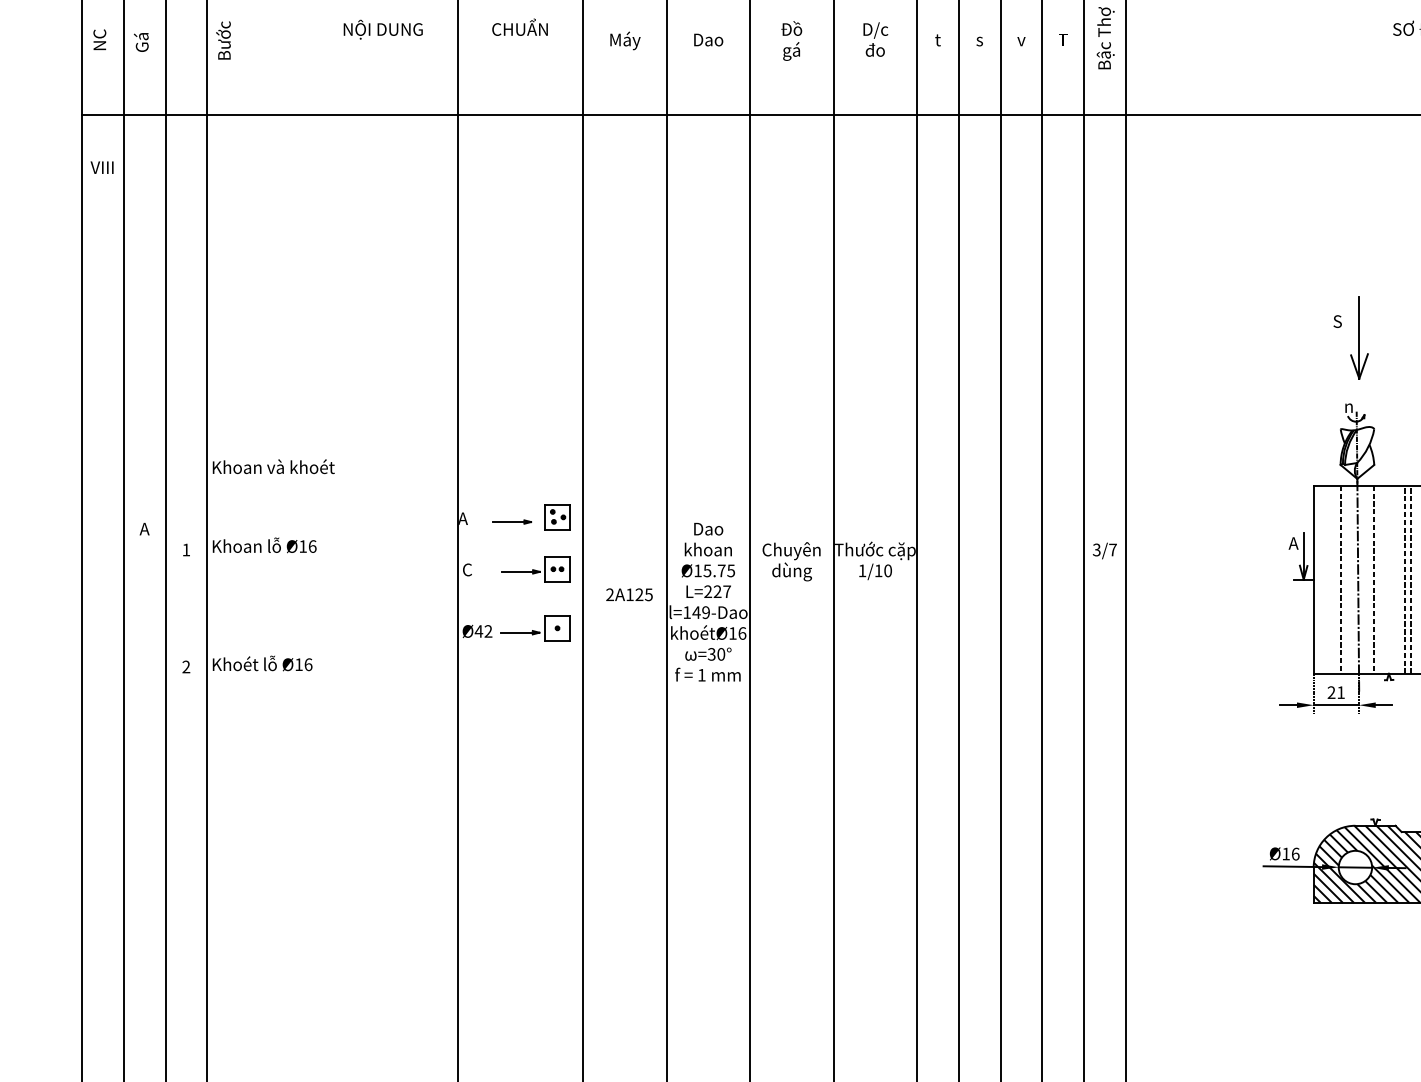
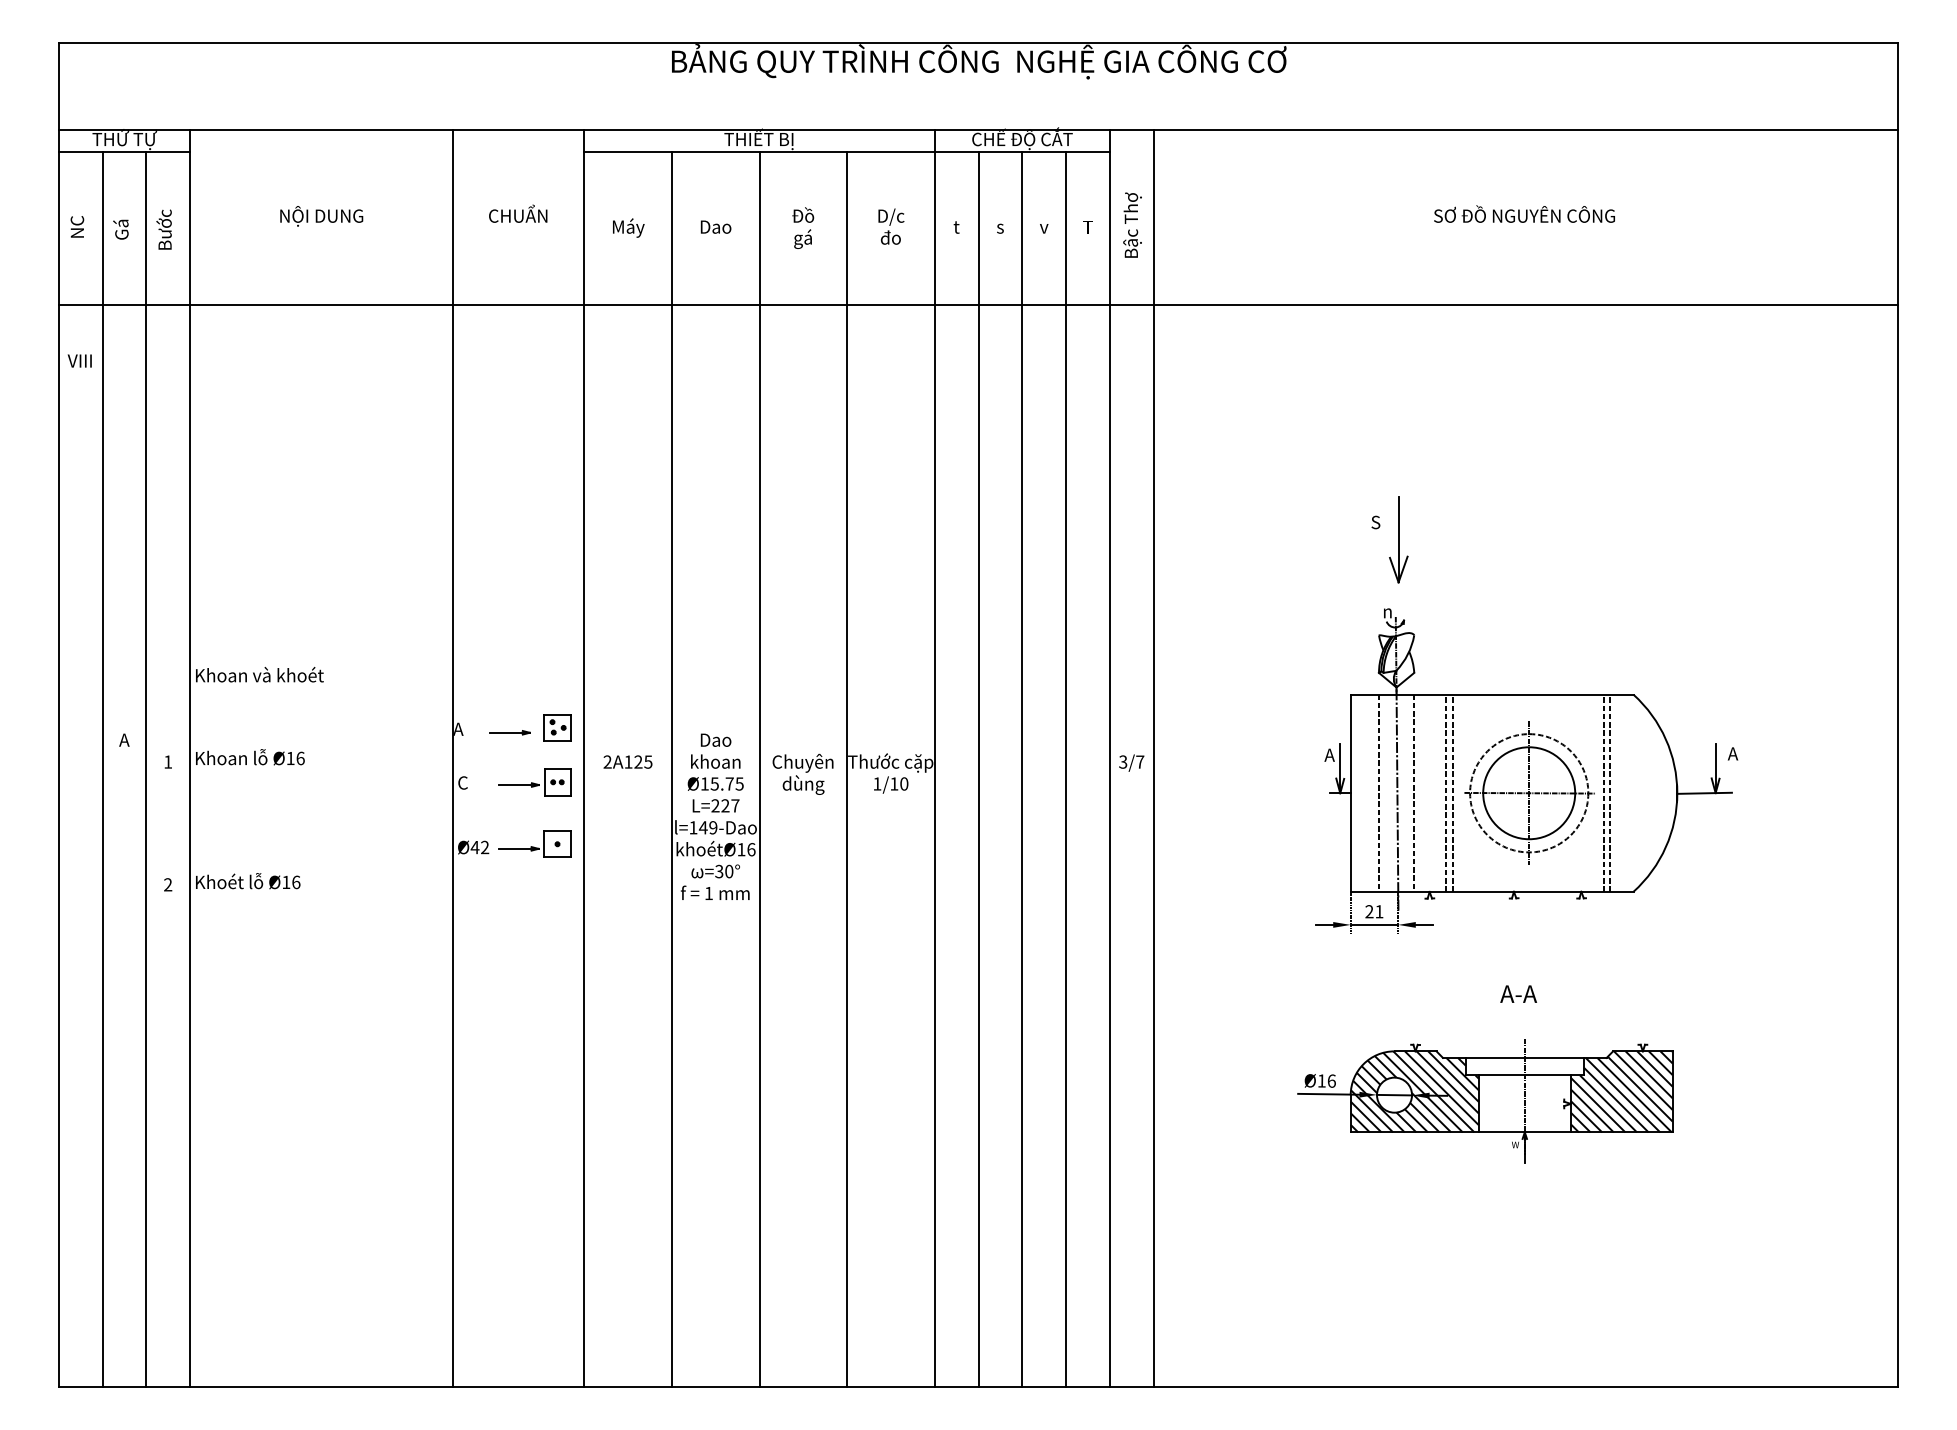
text: (383, 29) -> (321, 216), moved
text: (222, 40) -> (163, 229), moved
text: (629, 594) -> (627, 761), moved

